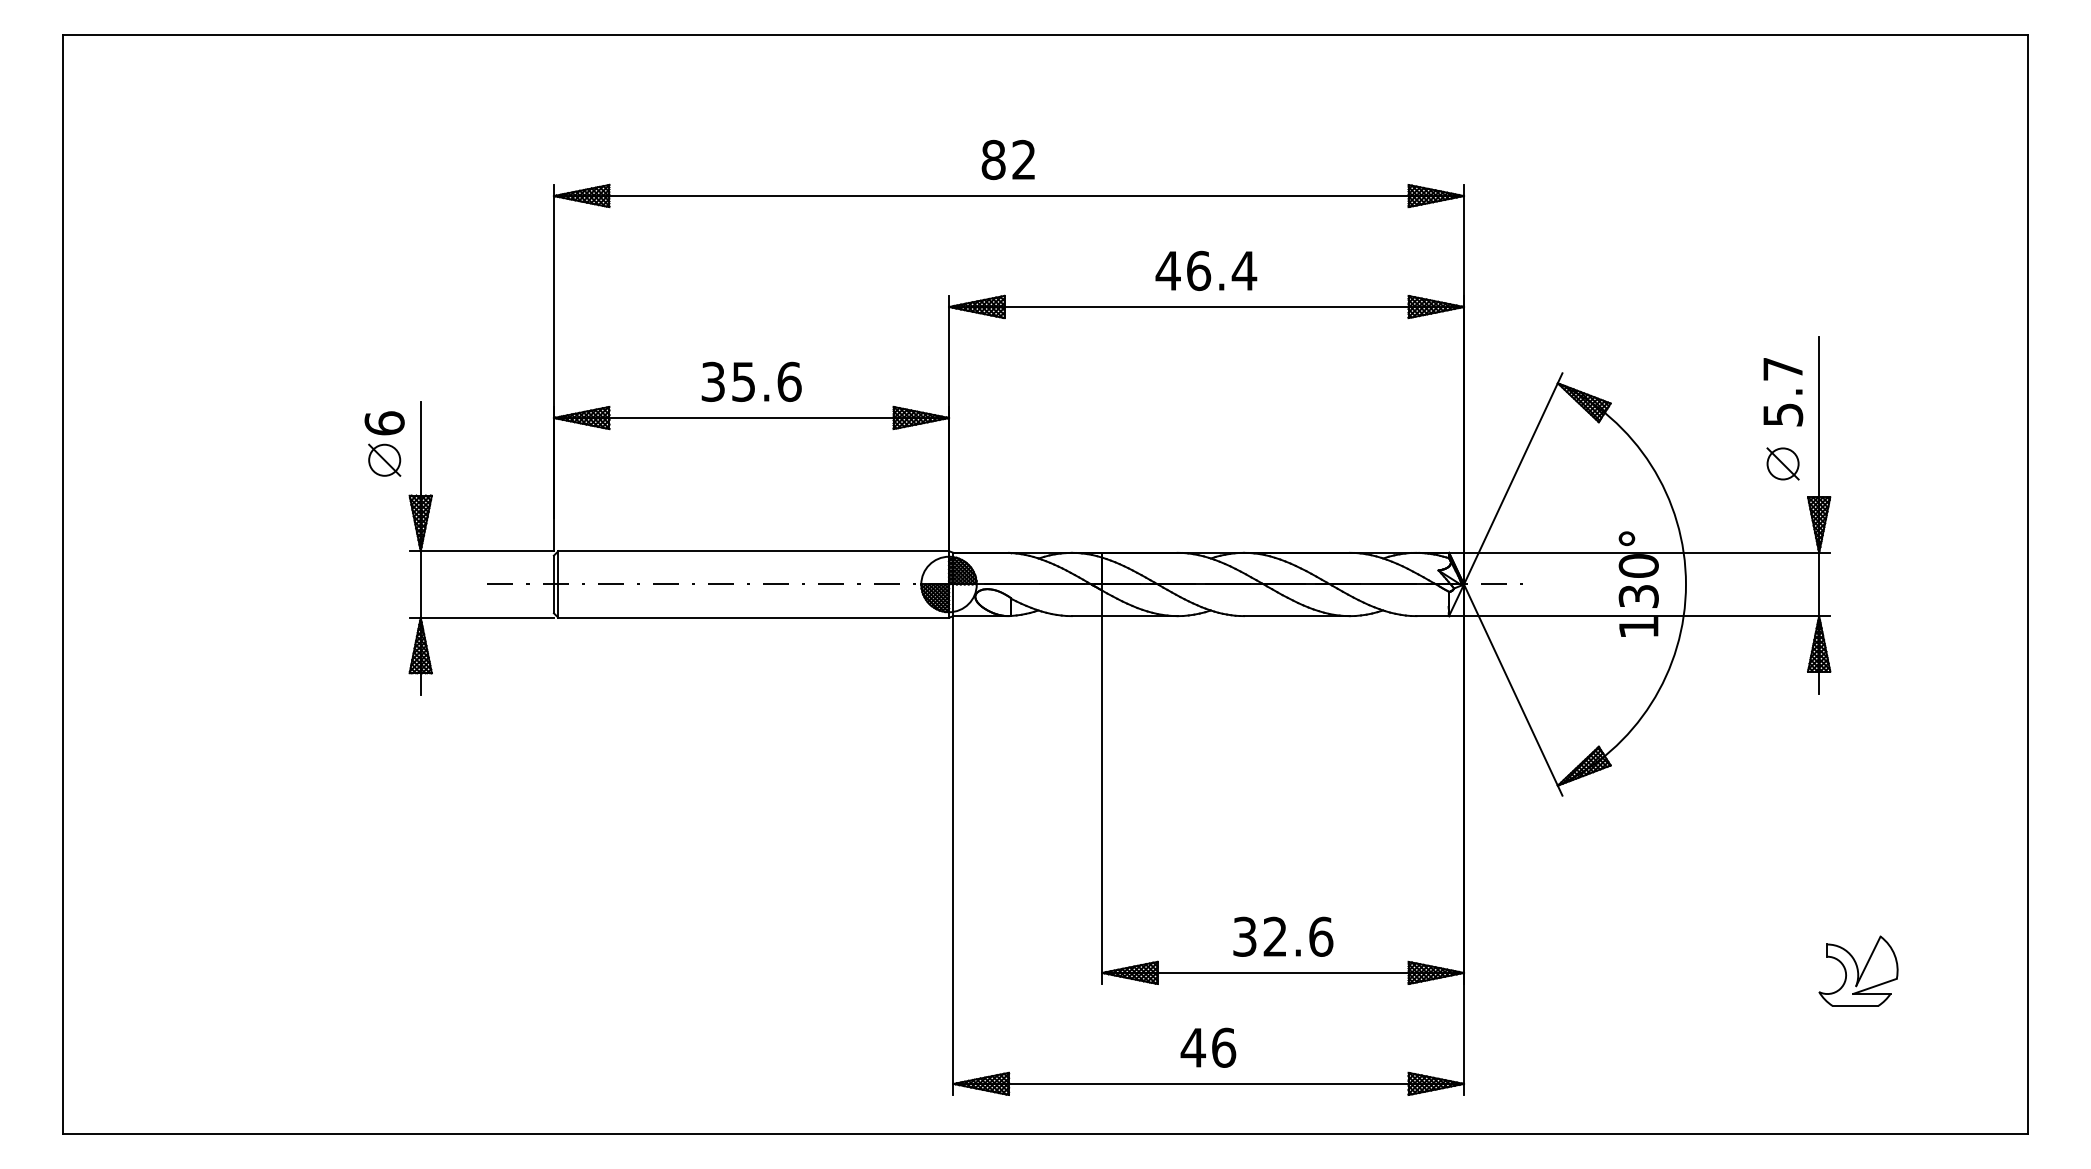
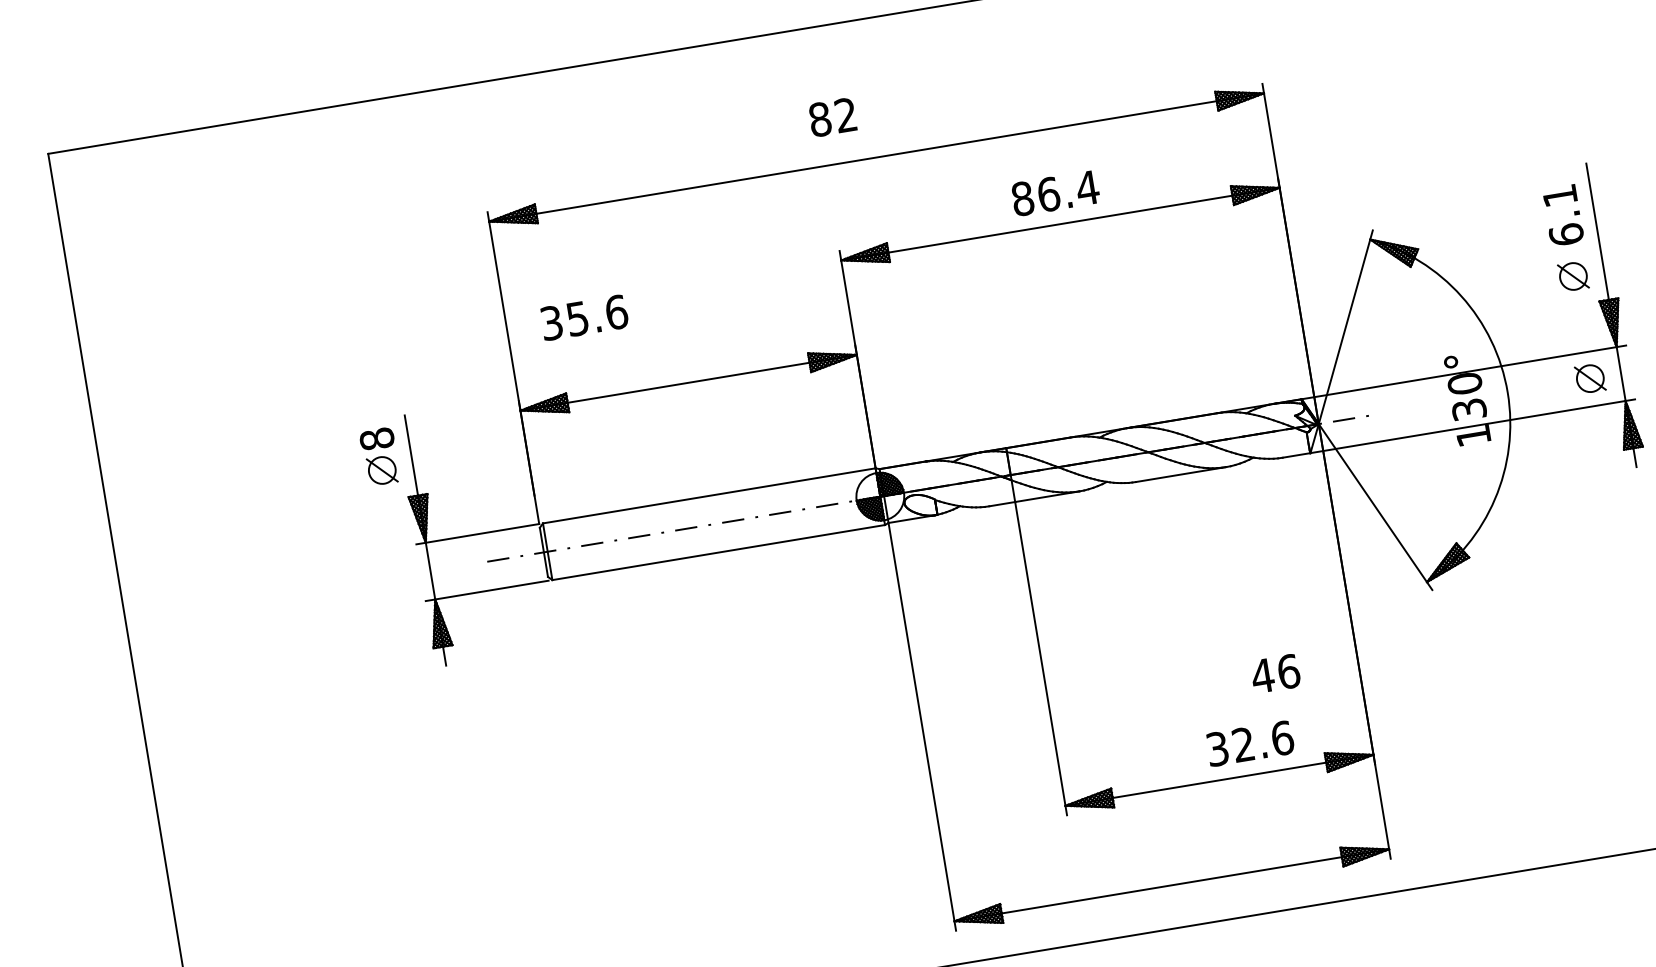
text: (1007, 159) -> (831, 117), moved
text: (1167, 270) -> (1022, 198), 46.4 -> 86.4
text: (751, 381) -> (584, 317), moved
text: (1783, 392) -> (1563, 215), 5.7 -> 6.1
text: (384, 423) -> (376, 439), 6 -> 8
part: (1782, 583) -> (1589, 378), added
text: (1283, 936) -> (1250, 743), moved
text: (1208, 1047) -> (1275, 673), moved

